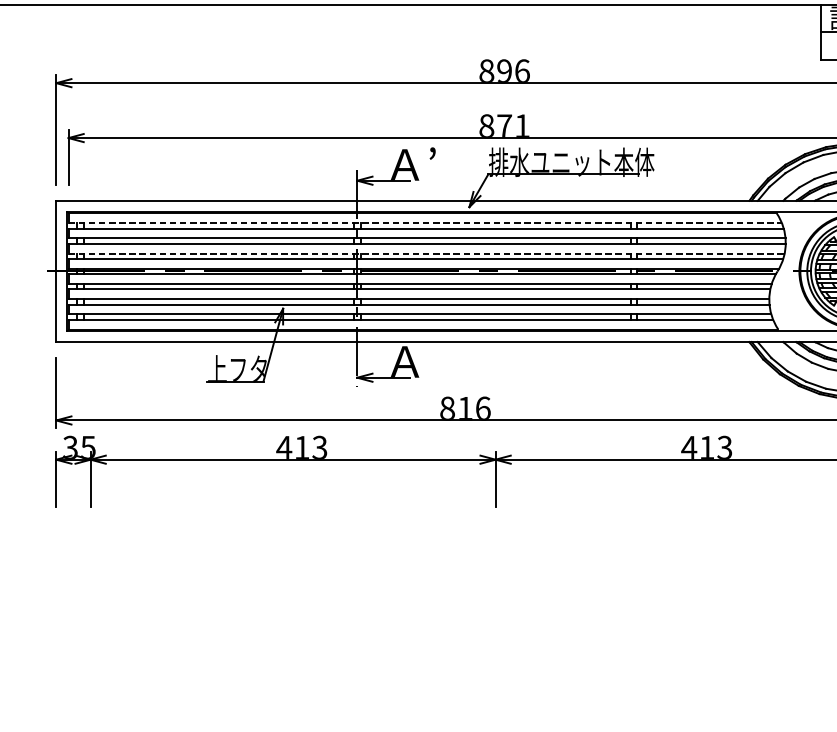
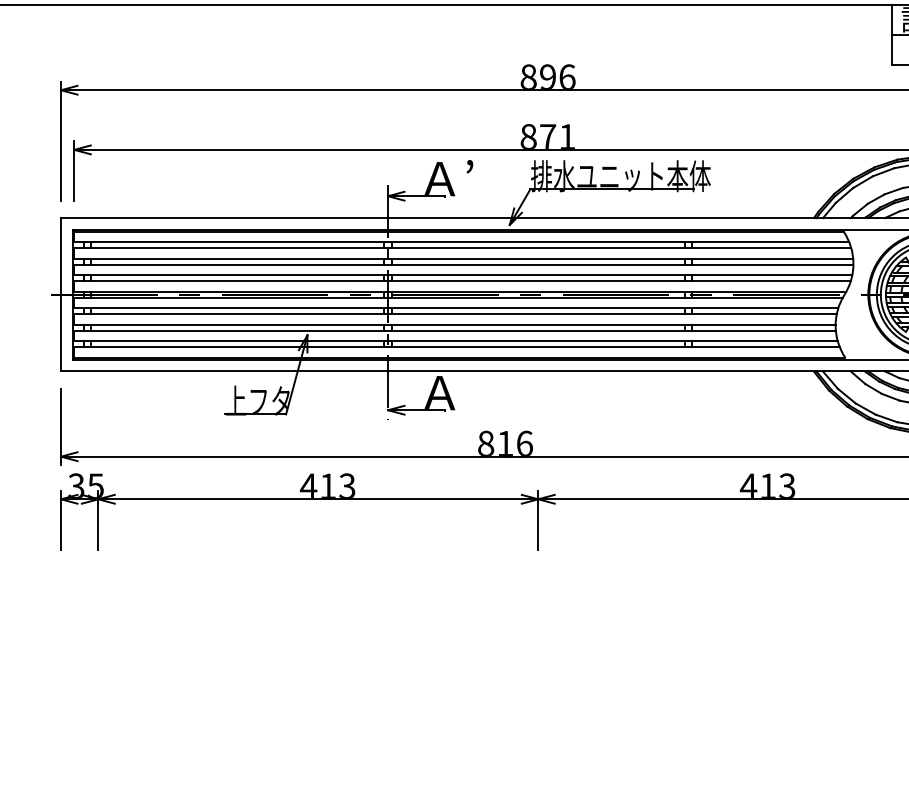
line: (425, 223) -> (462, 242), dashed -> solid
line: (426, 253) -> (463, 275), dashed -> solid

